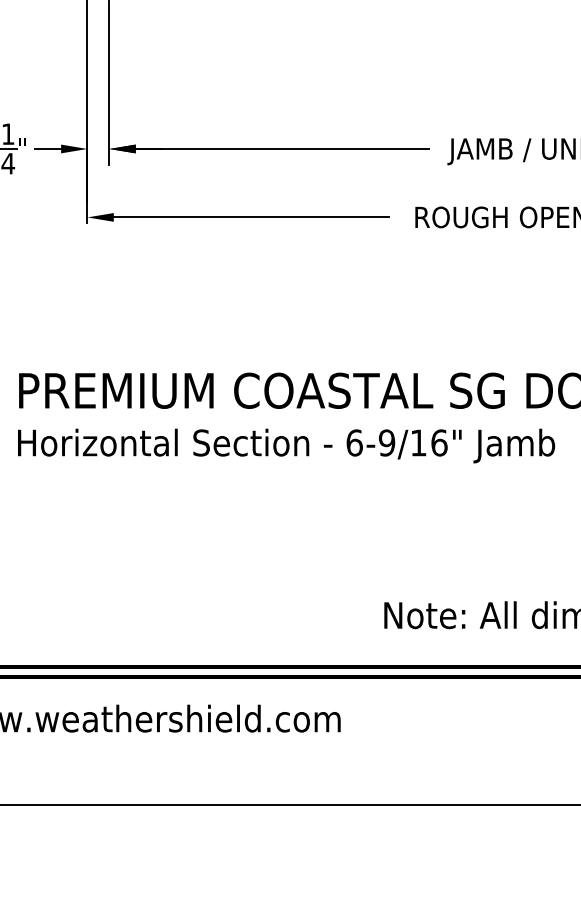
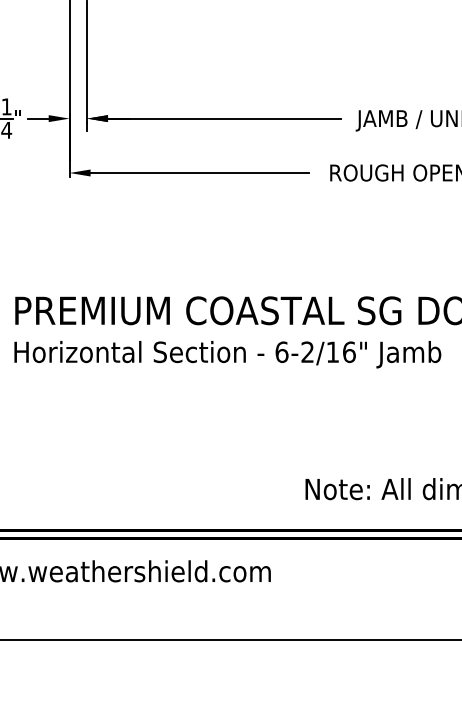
text: (386, 442) -> (307, 351), 6-9/16" -> 6-2/16"

